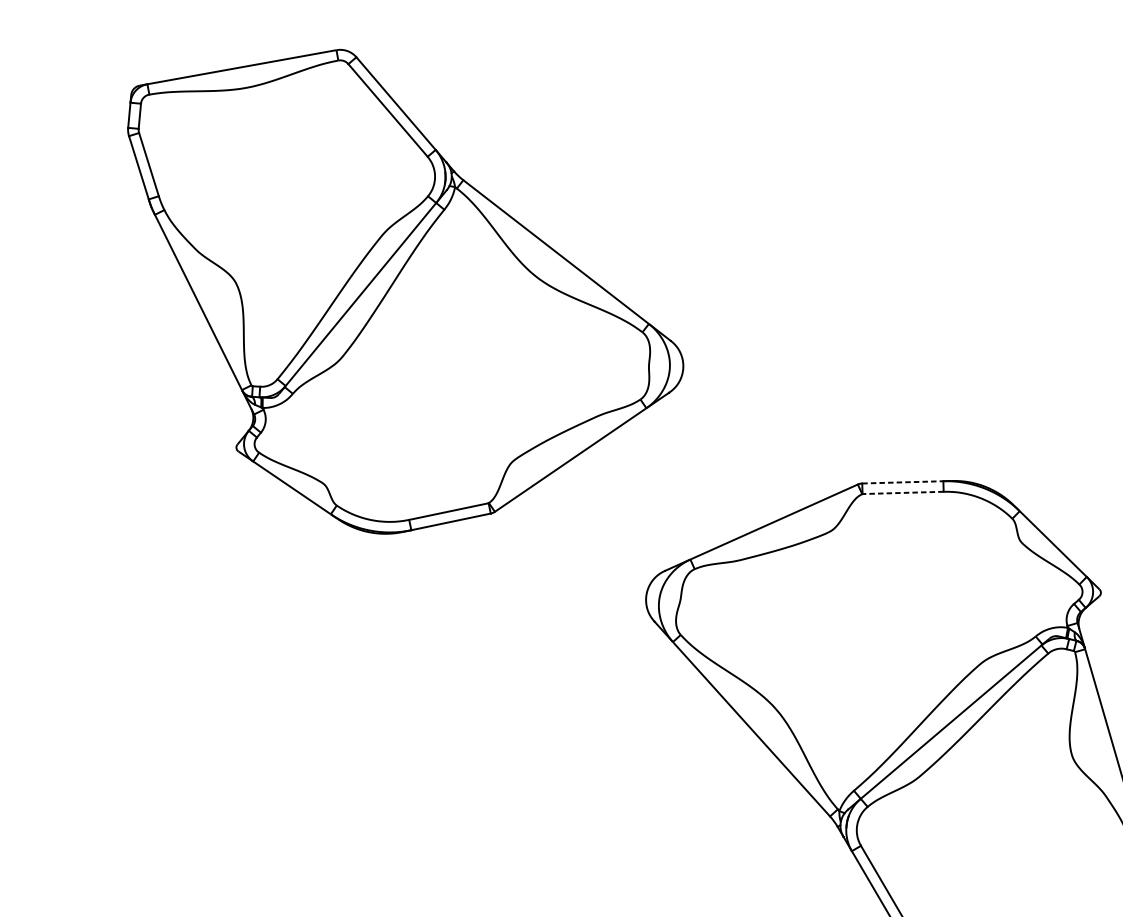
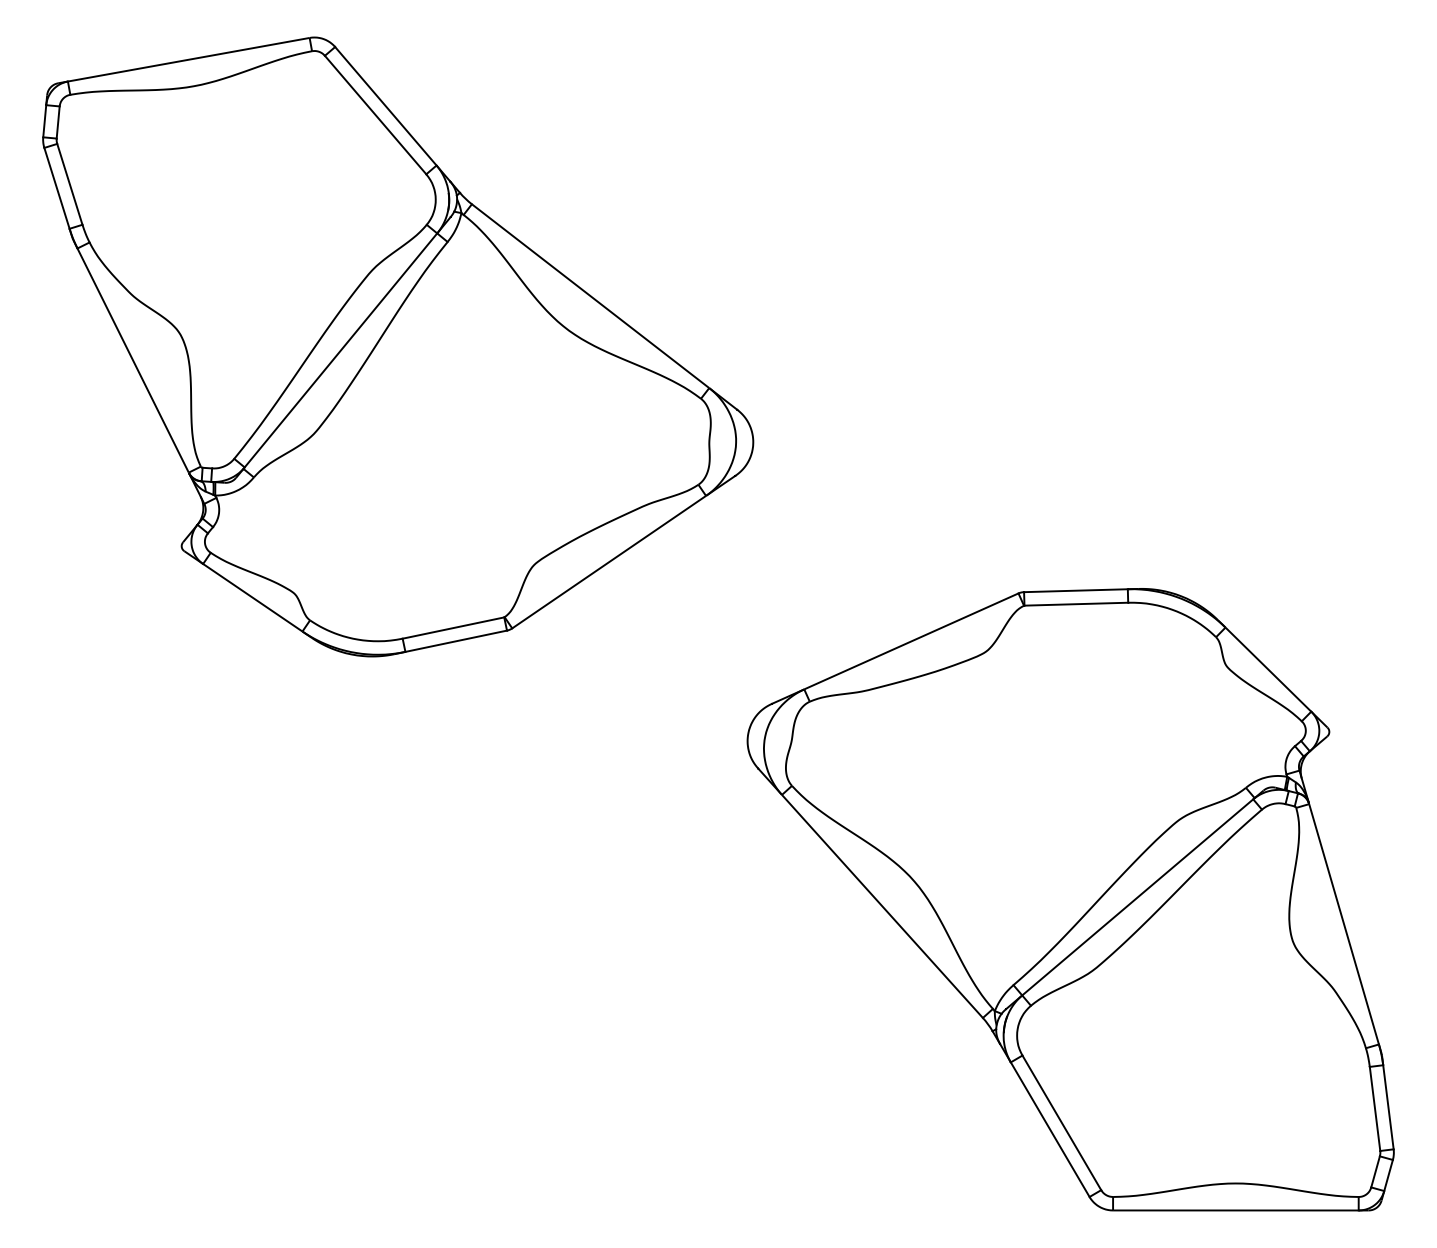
part: (405, 291) -> (398, 346), moved
line: (902, 482) -> (1075, 590), dashed -> solid
line: (903, 493) -> (1076, 604), dashed -> solid

